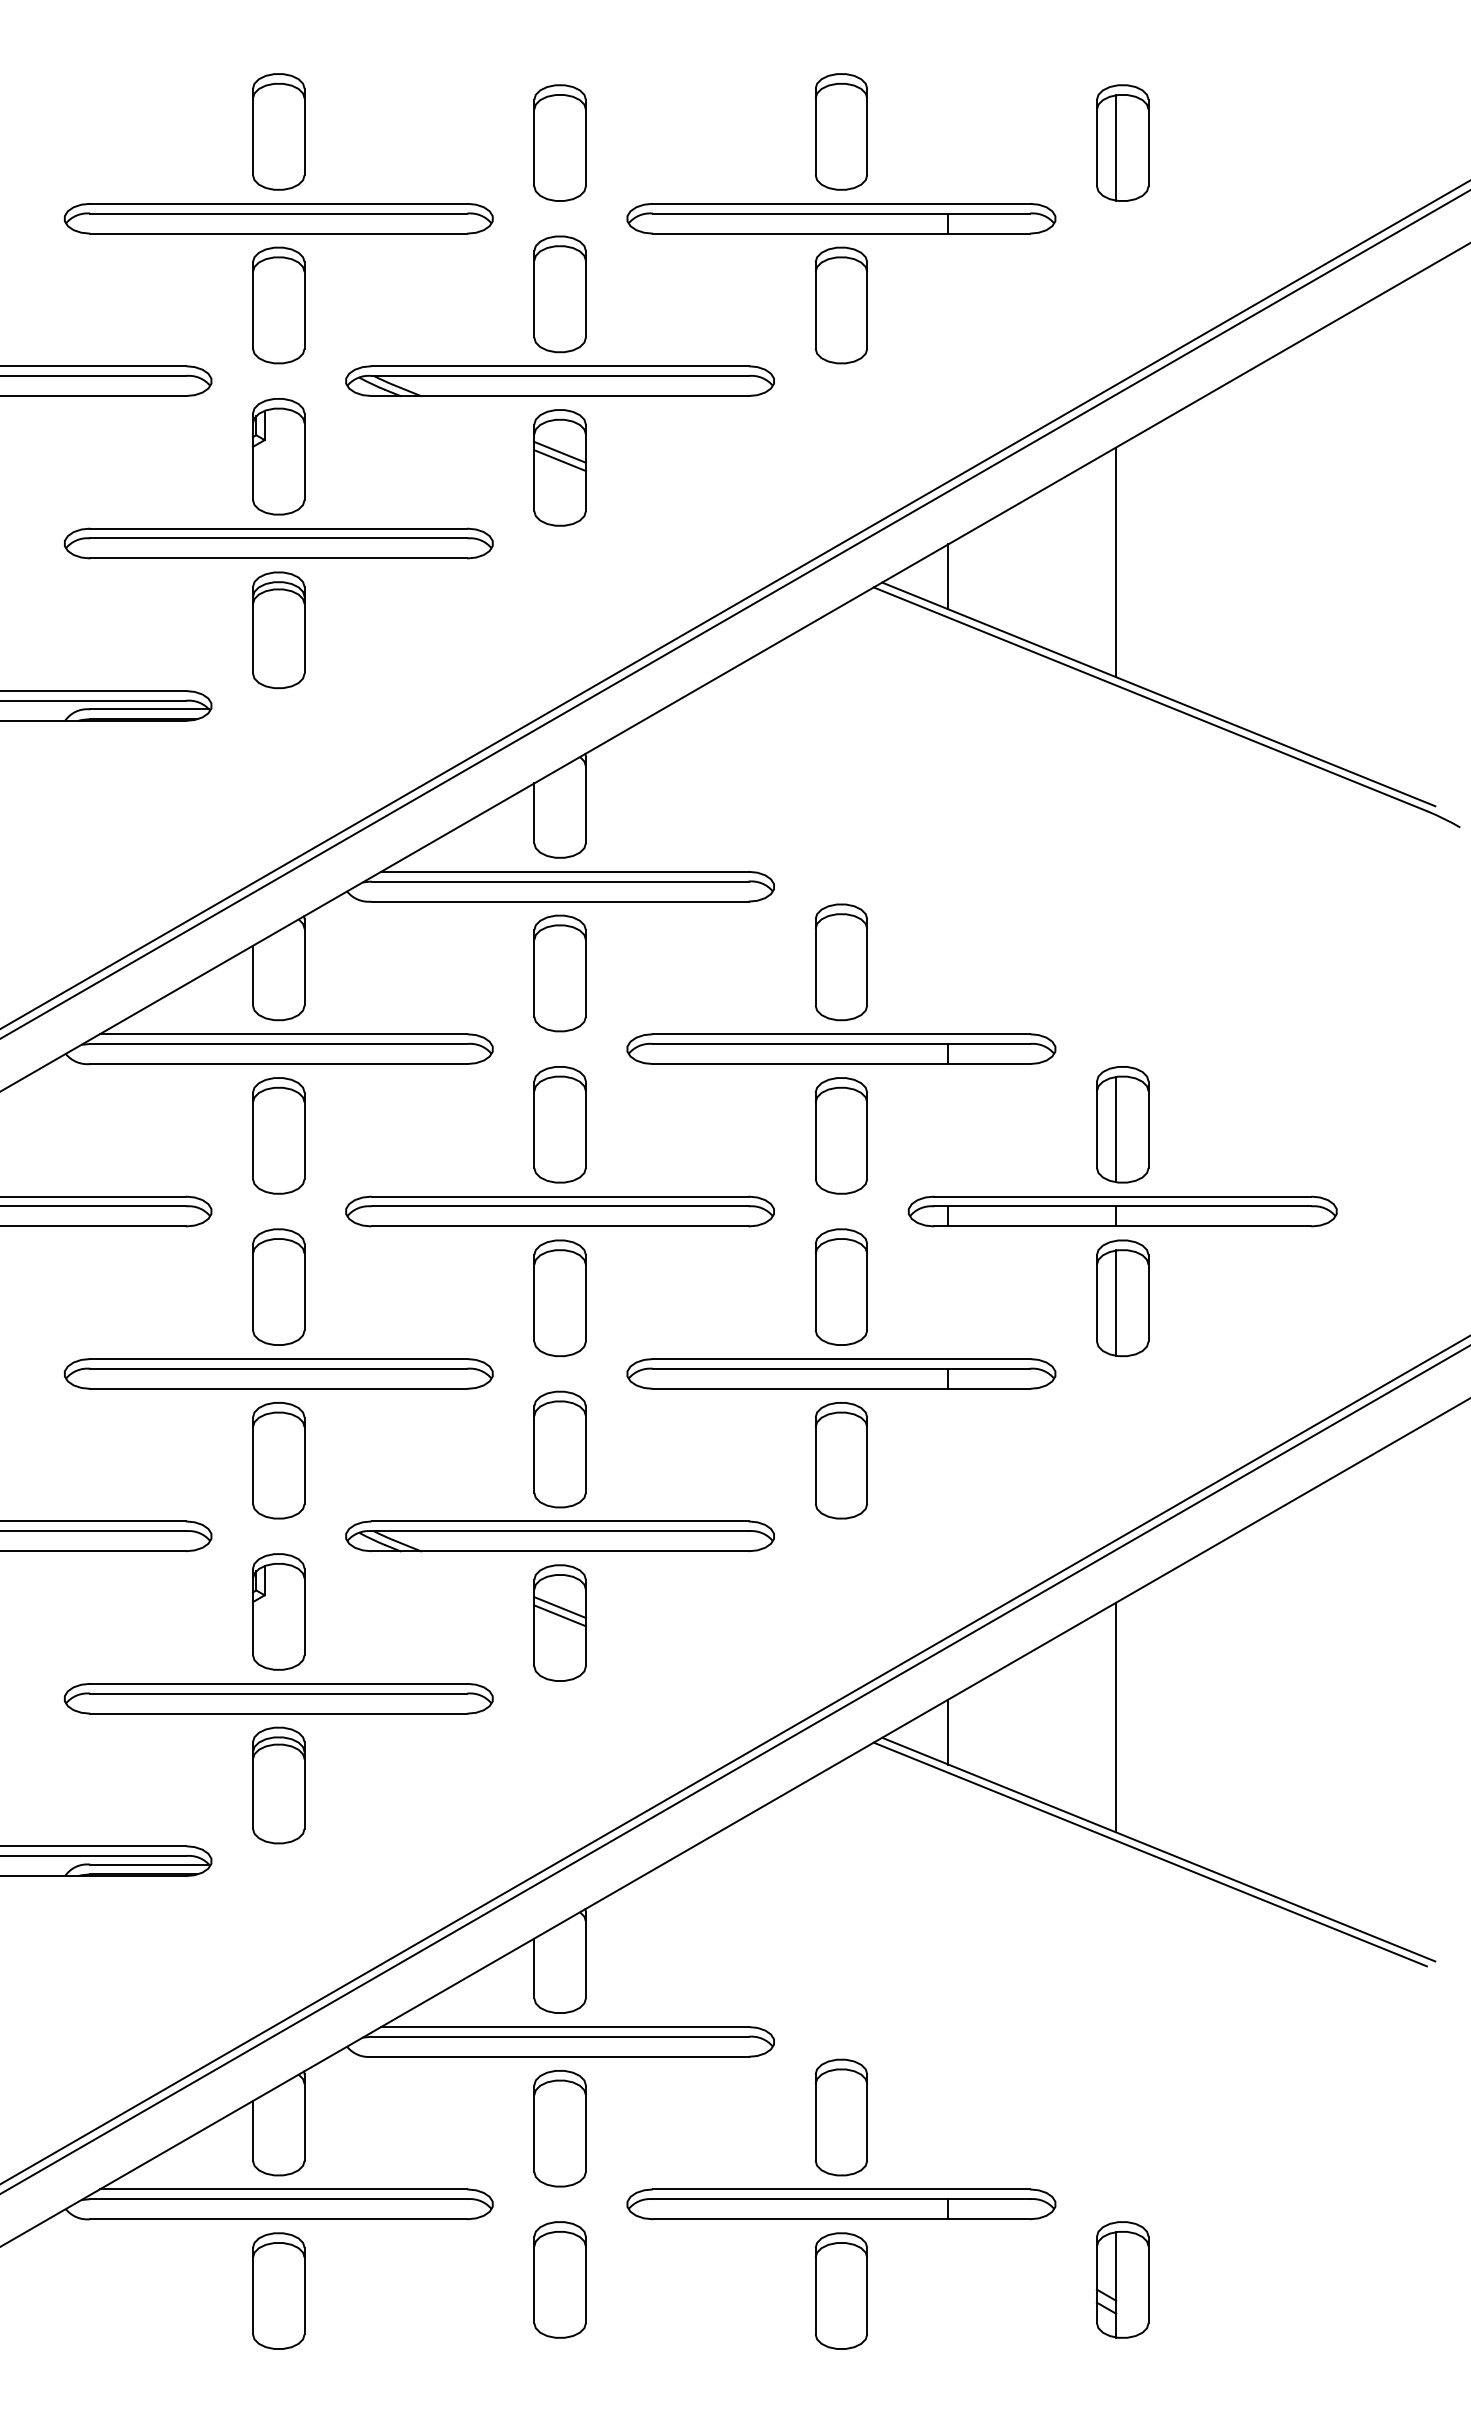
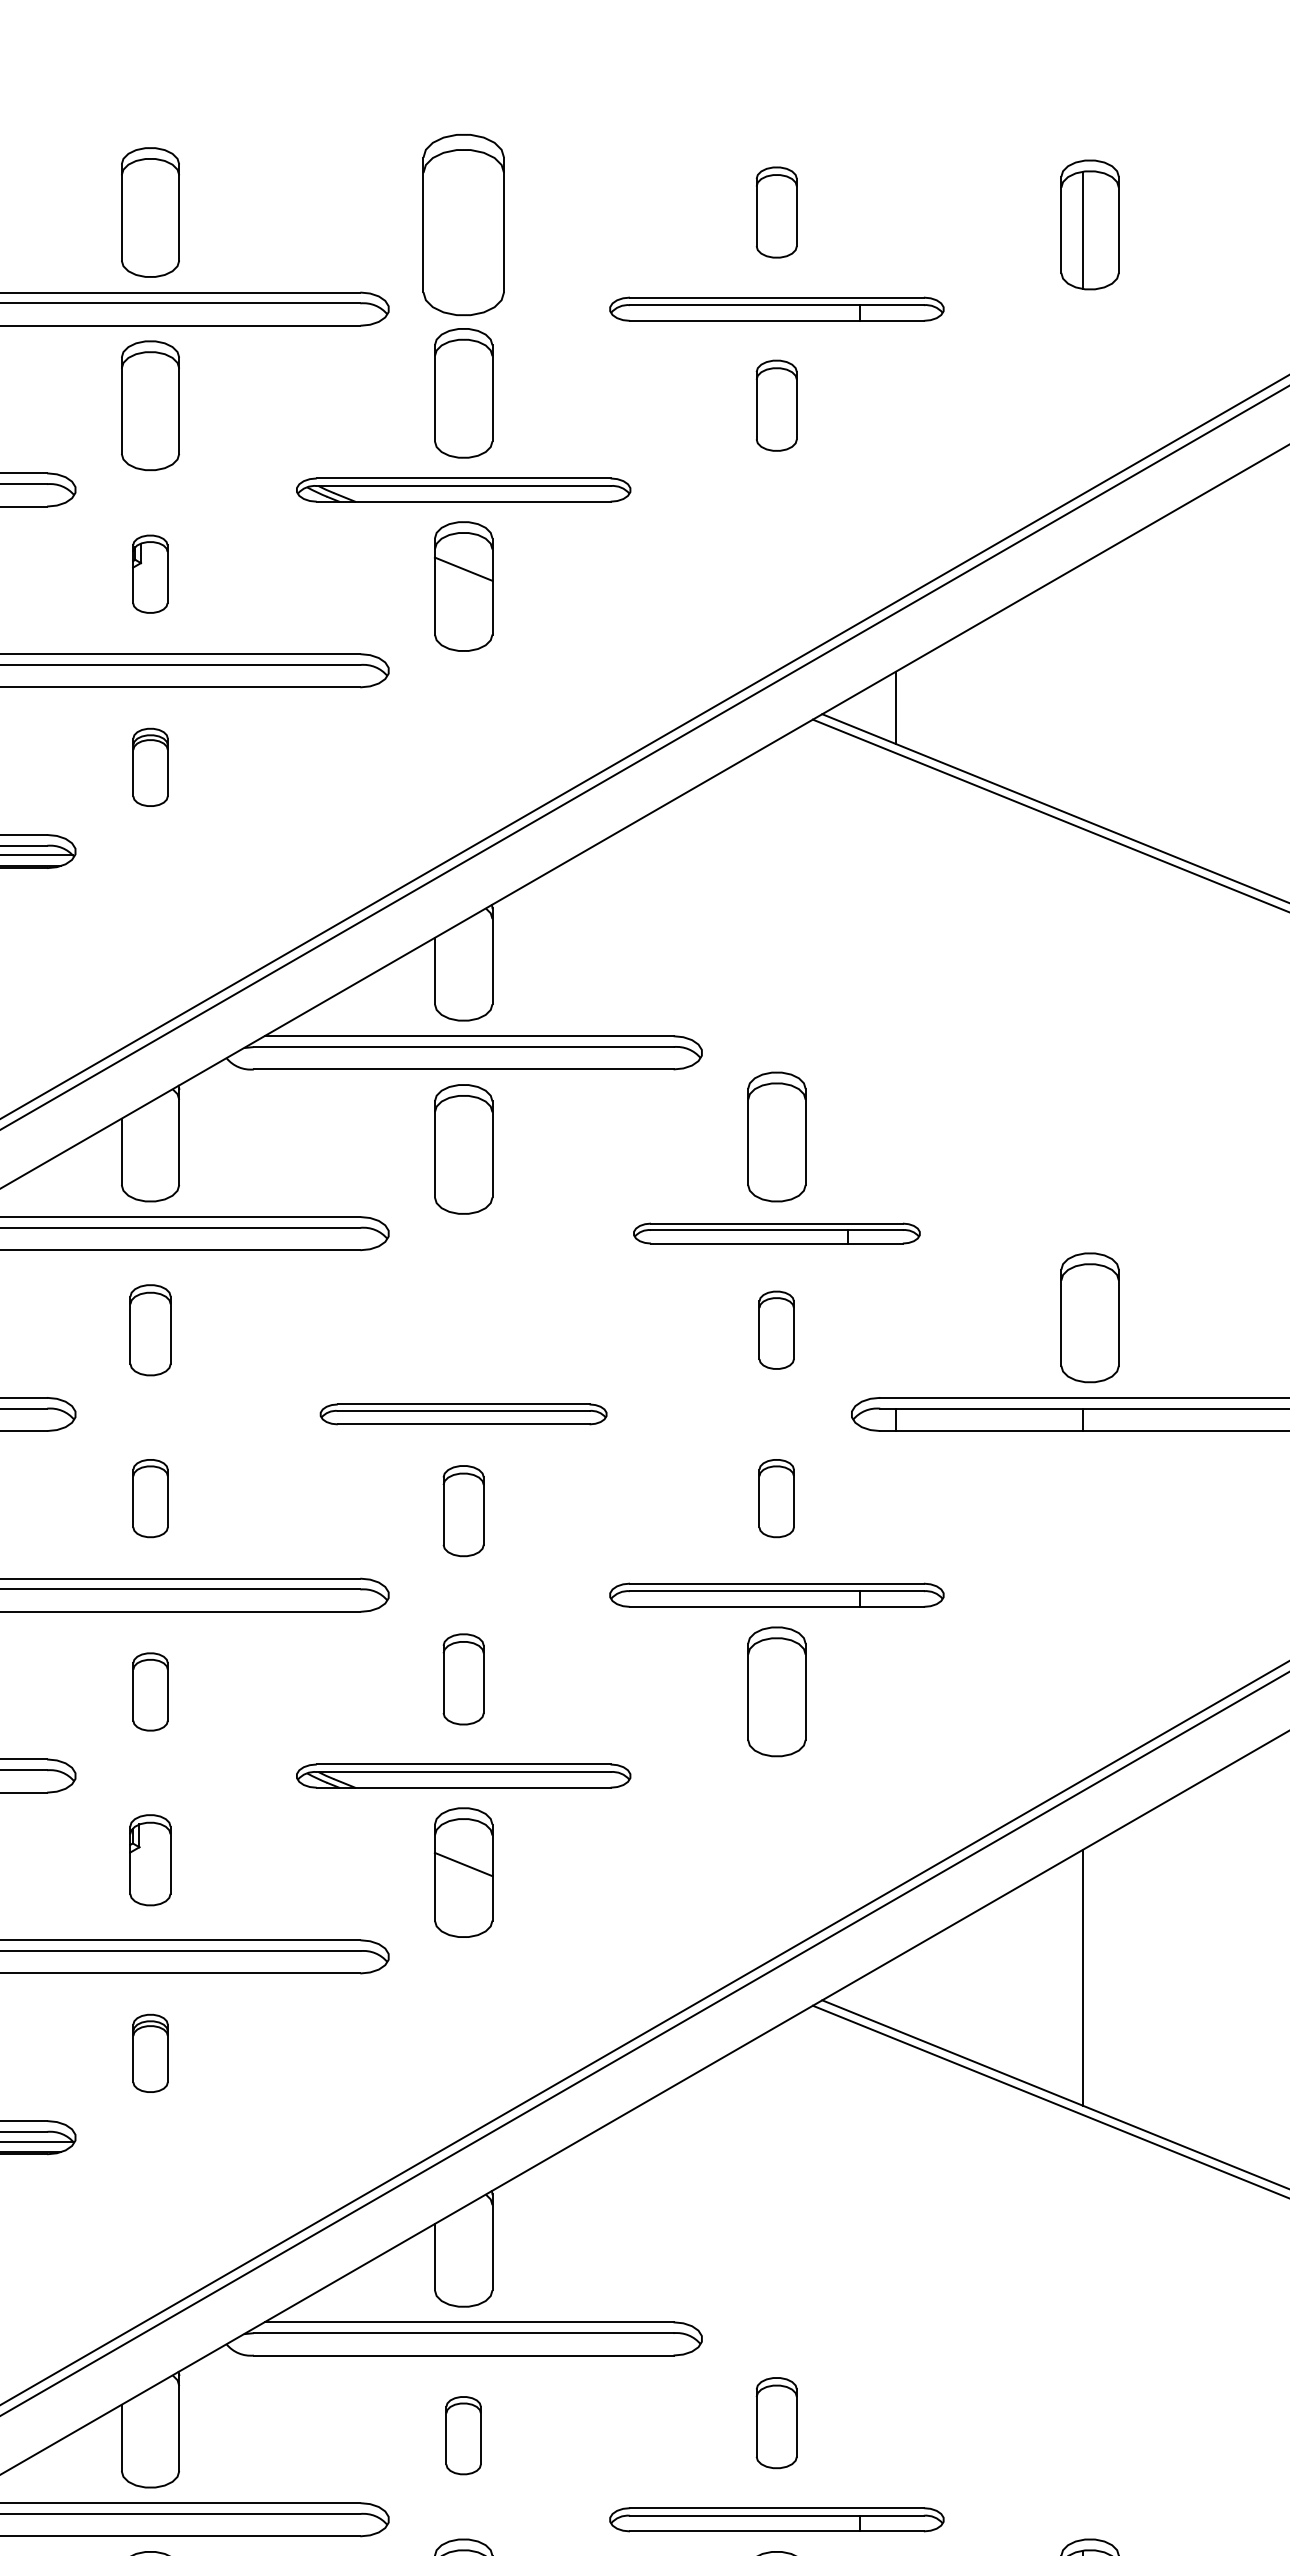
part: (840, 131) -> (775, 212), size x0.7
part: (559, 142) -> (463, 224), size x1.4
part: (841, 218) -> (776, 308), size x0.7
part: (840, 305) -> (775, 405), size x0.7
part: (559, 381) -> (463, 490), size x0.7
part: (278, 456) -> (150, 573), size x0.6
line: (559, 460) -> (463, 578), removed
line: (1116, 562) -> (1083, 691), removed
part: (278, 630) -> (150, 767), size x0.6
part: (841, 1048) -> (776, 1232), size x0.6
part: (559, 1124) -> (463, 1317), removed
line: (1116, 1129) -> (1083, 1323), removed
part: (278, 1135) -> (150, 1329), size x0.7
part: (840, 1135) -> (775, 1329), size x0.6
part: (559, 1211) -> (463, 1414), size x0.6
part: (278, 1286) -> (150, 1497), size x0.6
part: (840, 1286) -> (775, 1497), size x0.6
part: (559, 1298) -> (463, 1511), size x0.7
part: (1122, 1298) -> (1089, 1511), removed
part: (841, 1373) -> (776, 1594), size x0.7
part: (559, 1449) -> (463, 1679), size x0.7
part: (278, 1460) -> (150, 1691), size x0.6
part: (559, 1536) -> (463, 1776), size x0.7
line: (559, 1607) -> (463, 1855), removed
part: (278, 1611) -> (150, 1859), size x0.7
line: (948, 1731) -> (896, 1993), removed
part: (278, 1785) -> (150, 2053), size x0.6
part: (840, 2117) -> (775, 2423), size x0.7
part: (559, 2128) -> (463, 2435), size x0.6
part: (841, 2204) -> (776, 2519), size x0.7

